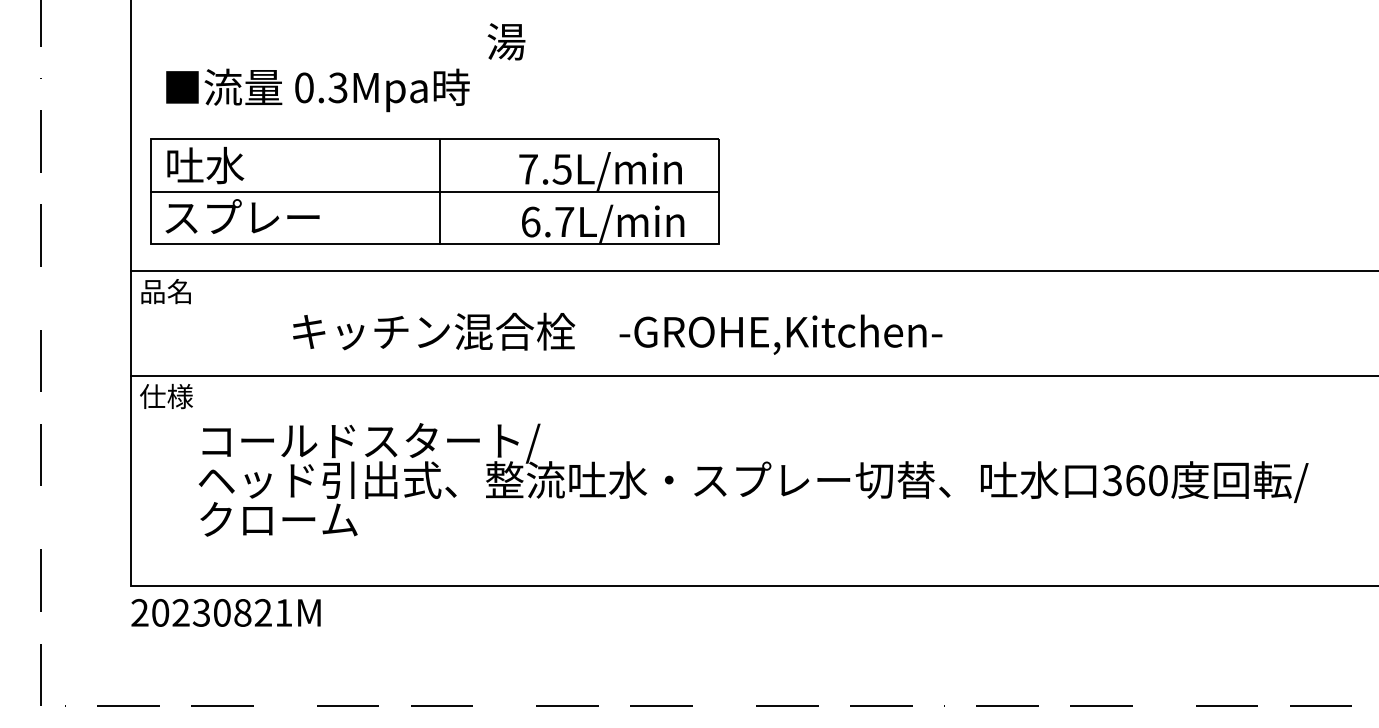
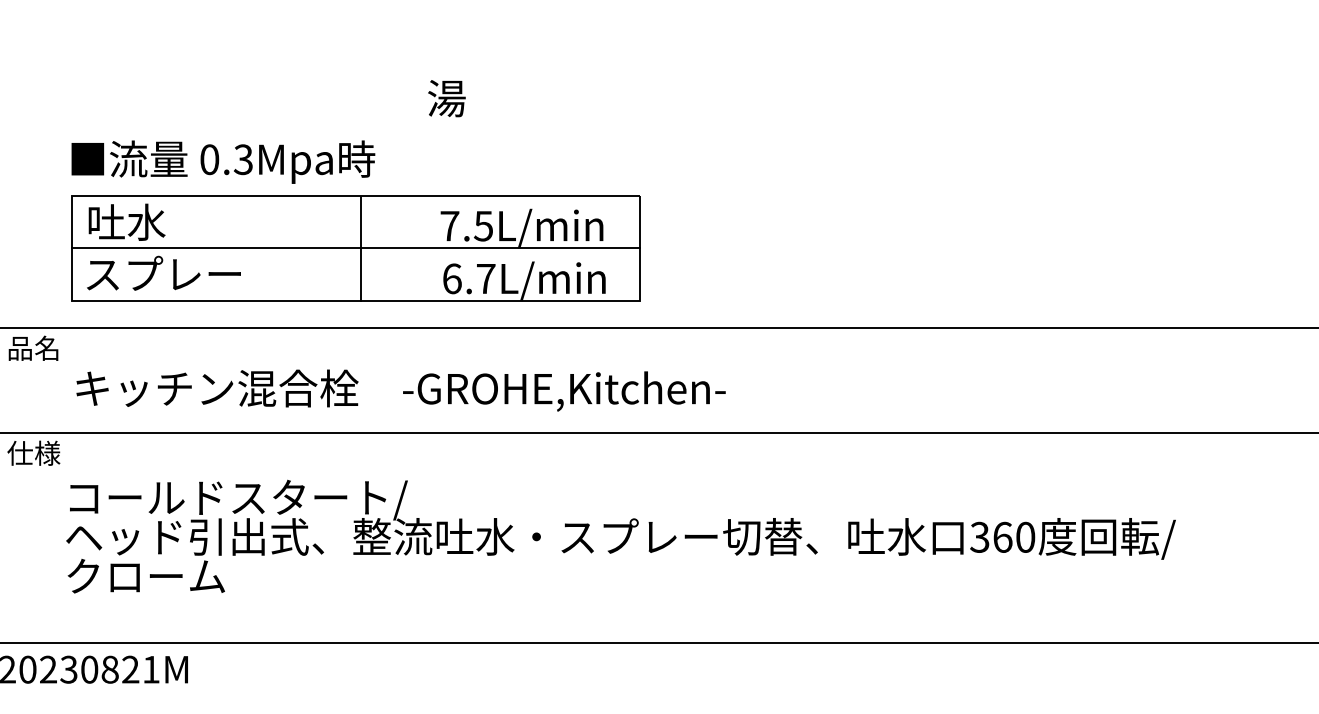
text: (506, 41) -> (446, 98), moved
text: (317, 90) -> (222, 162), moved
part: (434, 191) -> (355, 248), moved
text: (617, 333) -> (400, 390), moved

